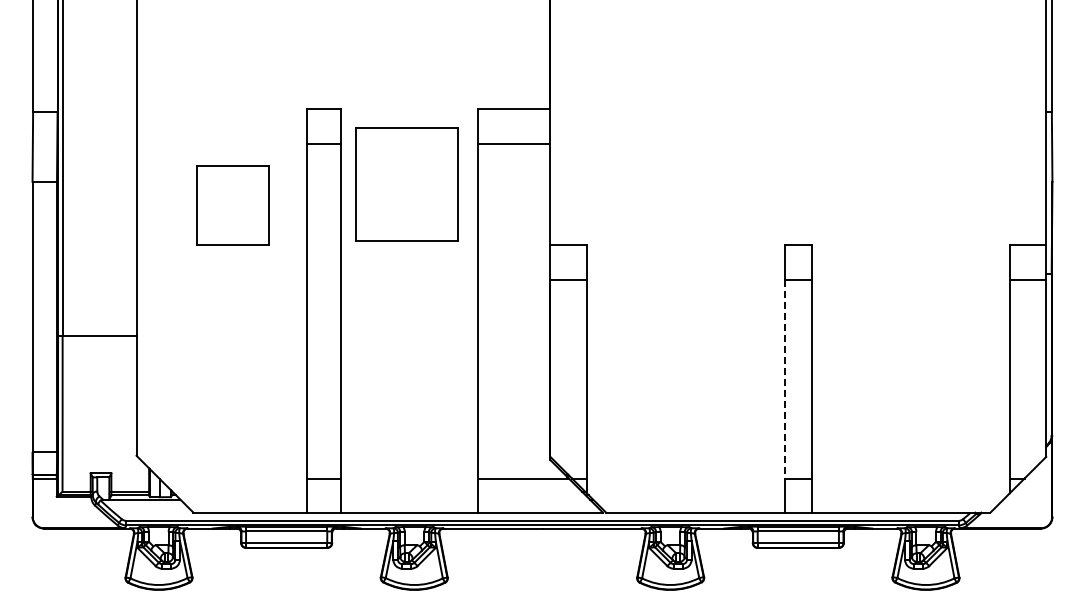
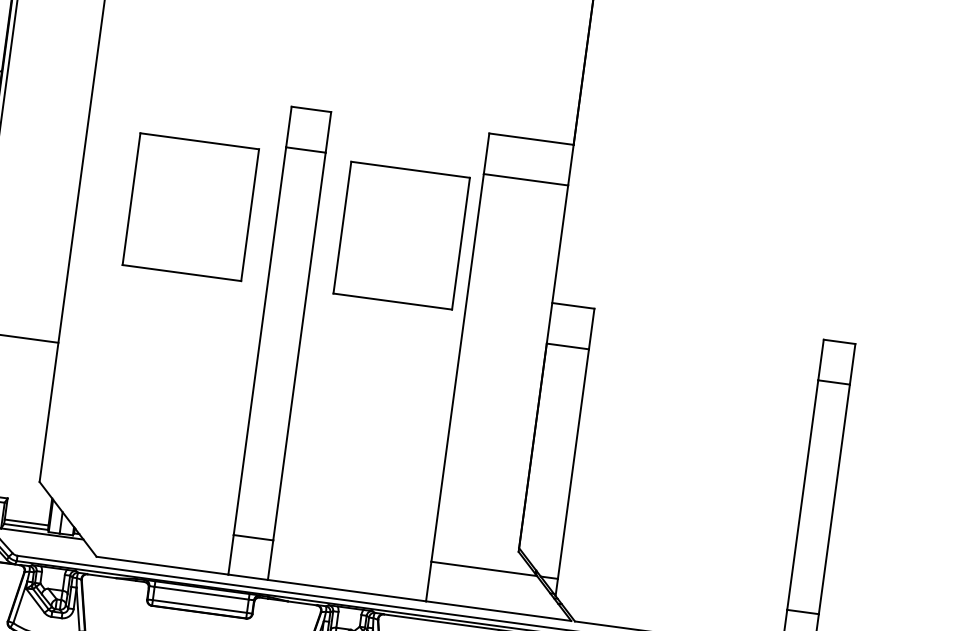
part: (406, 184) -> (400, 235), moved
part: (232, 205) -> (190, 206), size x1.43
line: (784, 379) -> (802, 495), dashed -> solid

